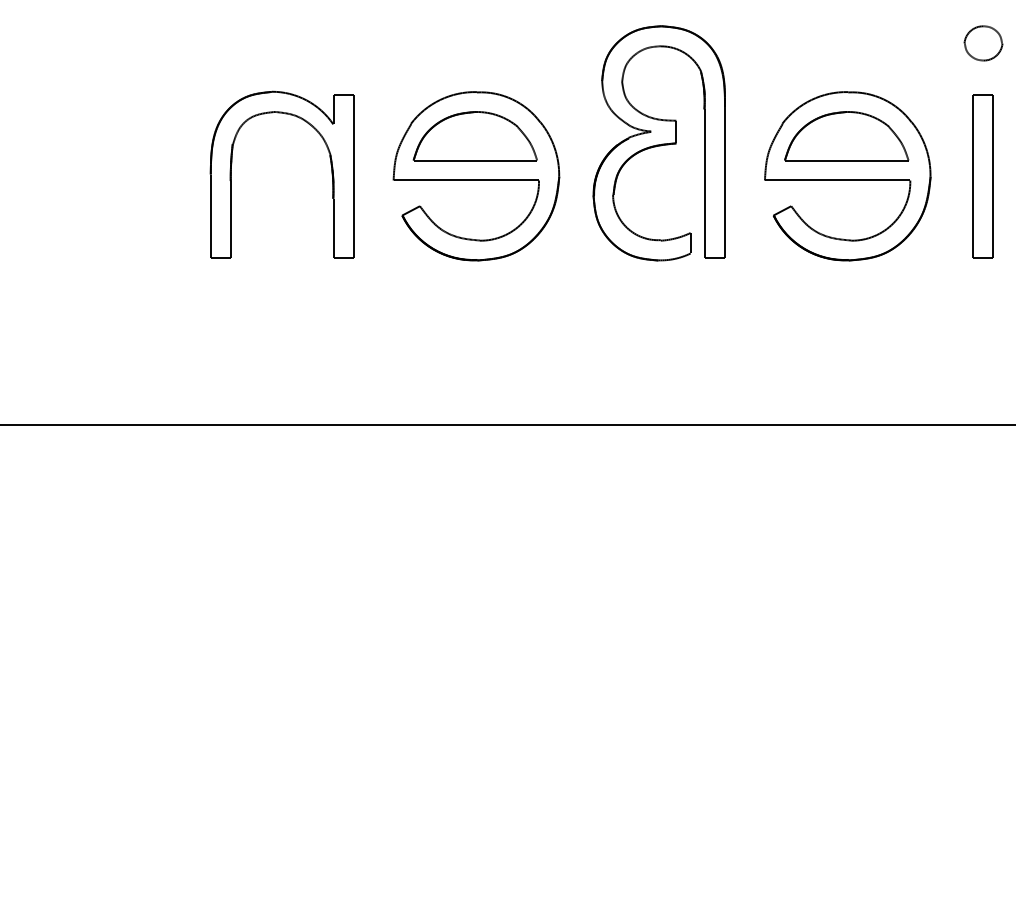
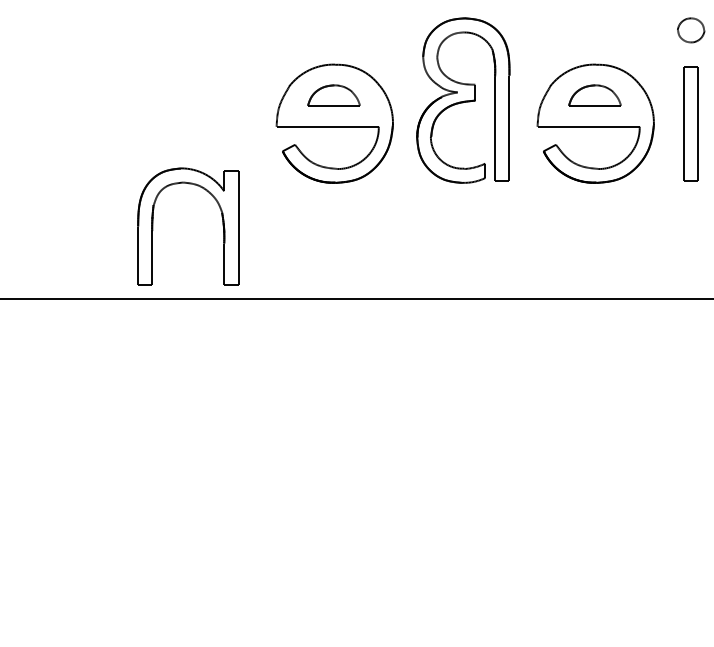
part: (474, 136) -> (333, 95), size x0.6
part: (845, 136) -> (594, 95), size x0.6
part: (330, 173) -> (222, 225), moved

